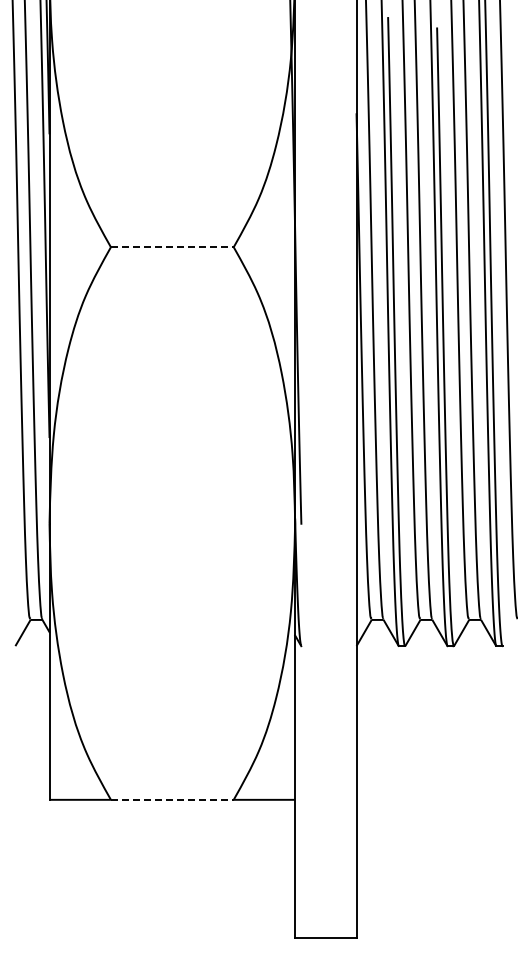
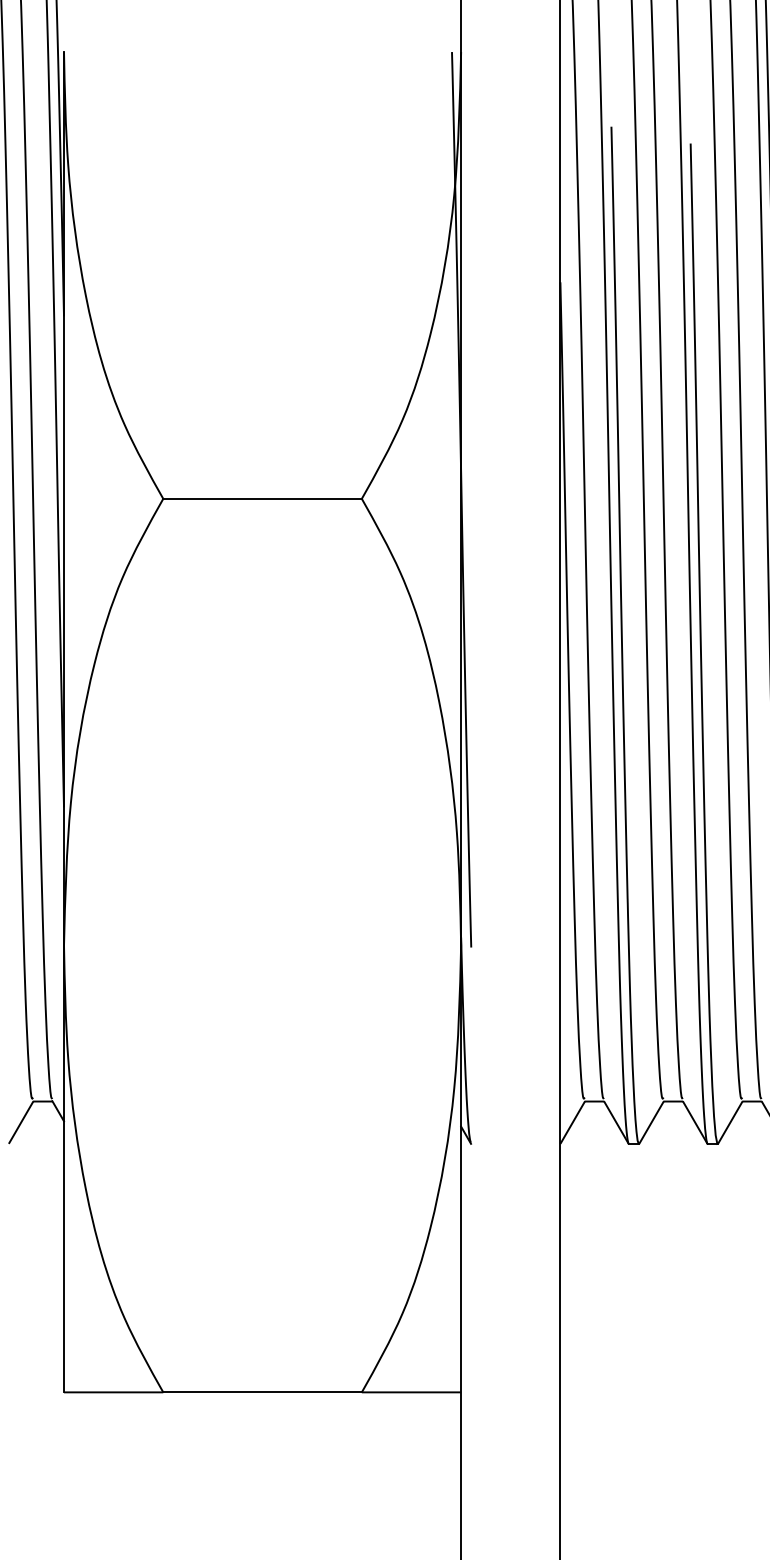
line: (172, 247) -> (262, 499), dashed -> solid
line: (172, 799) -> (262, 1391), dashed -> solid

